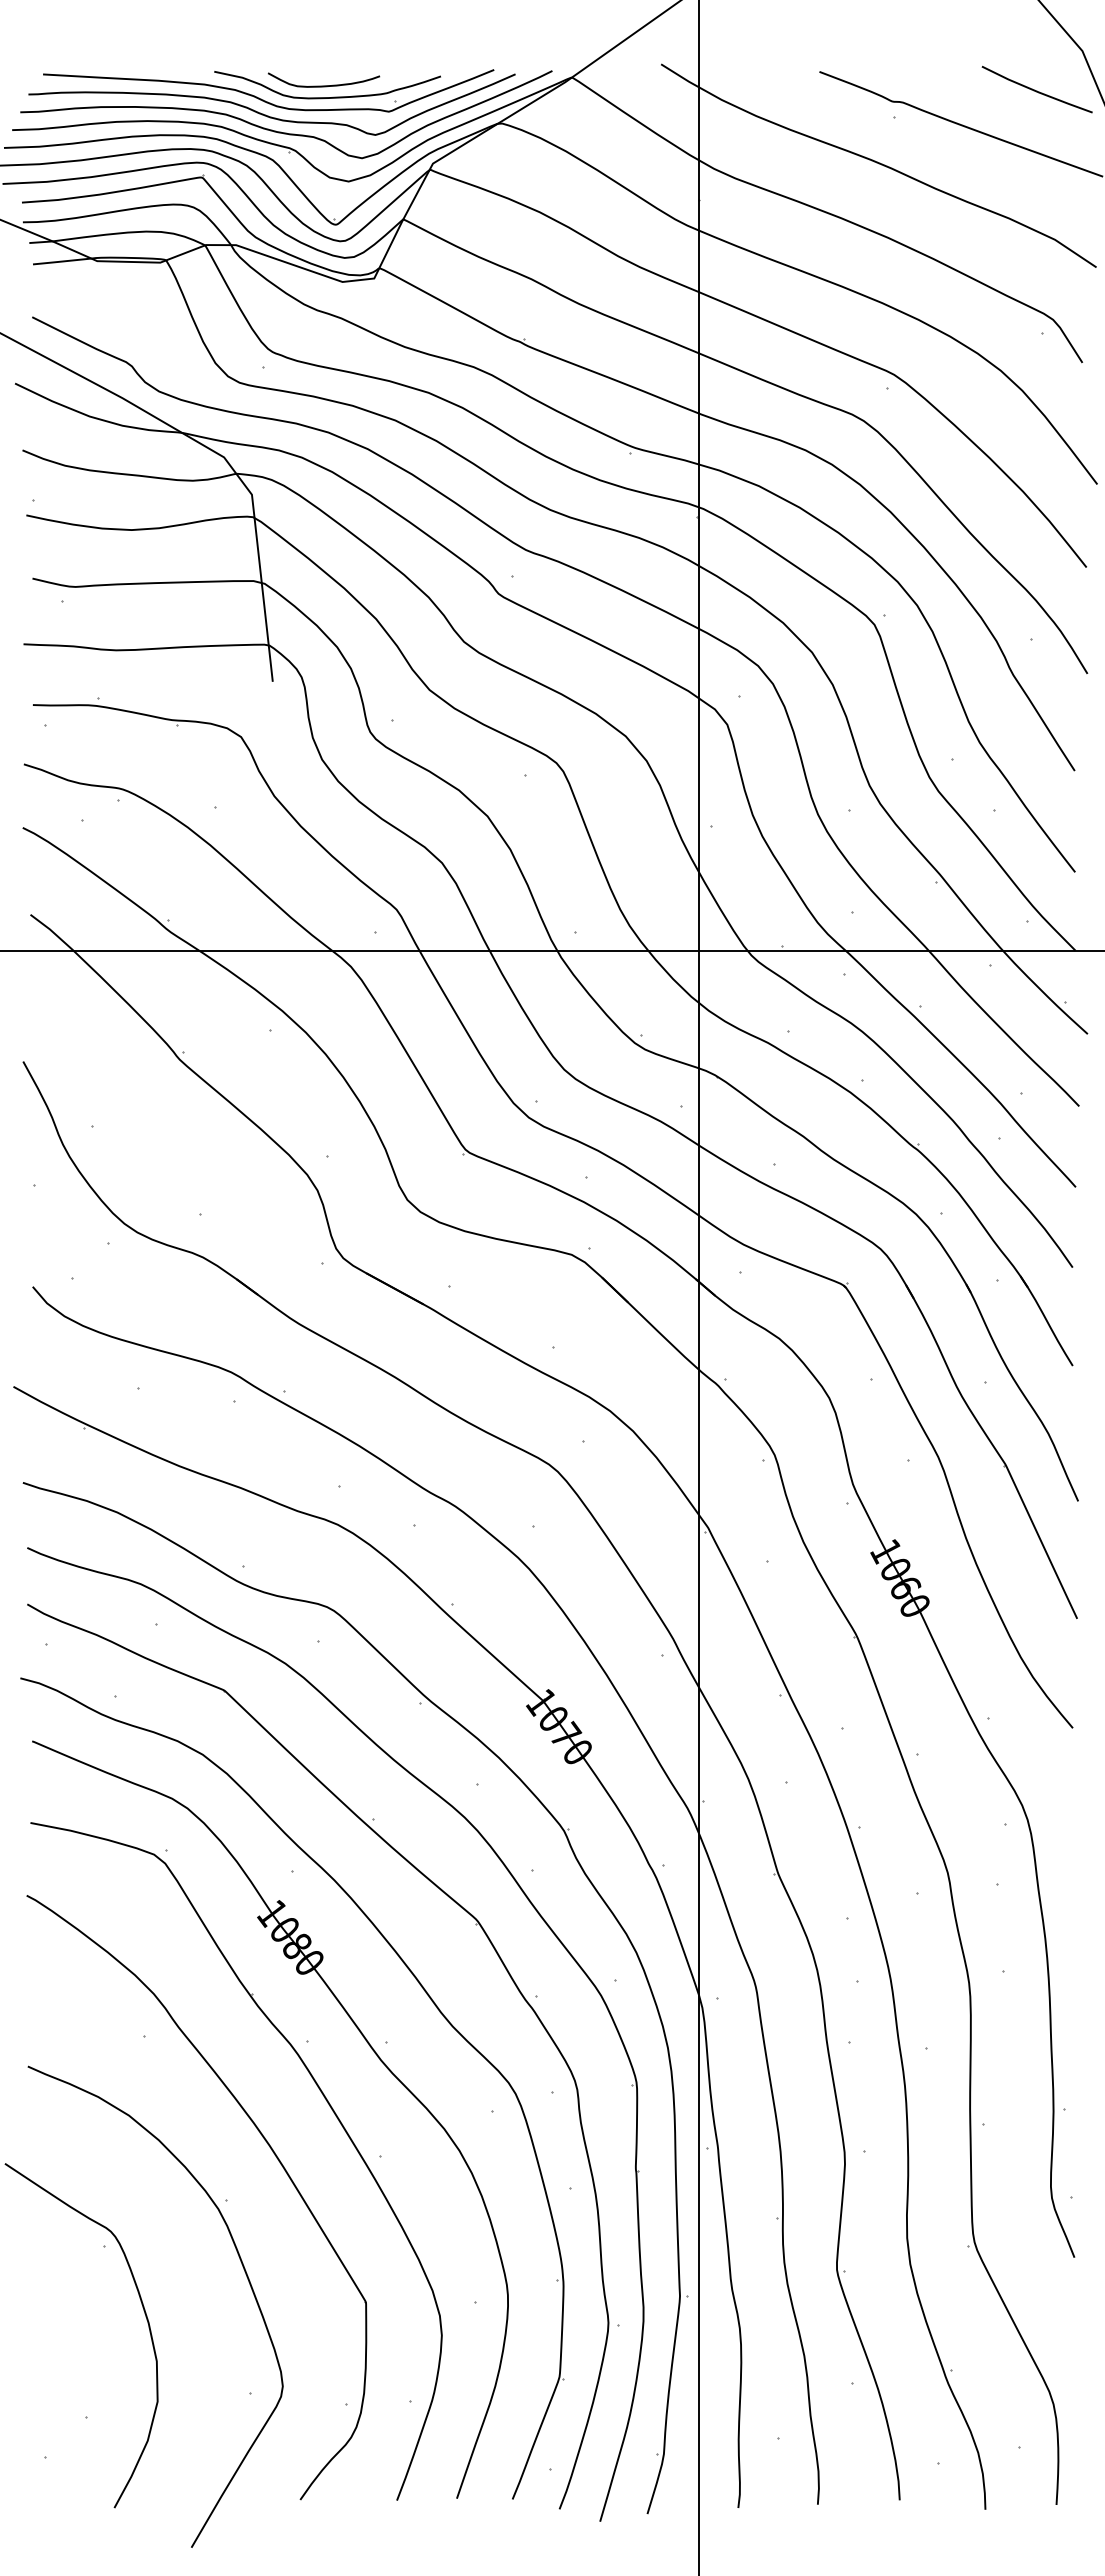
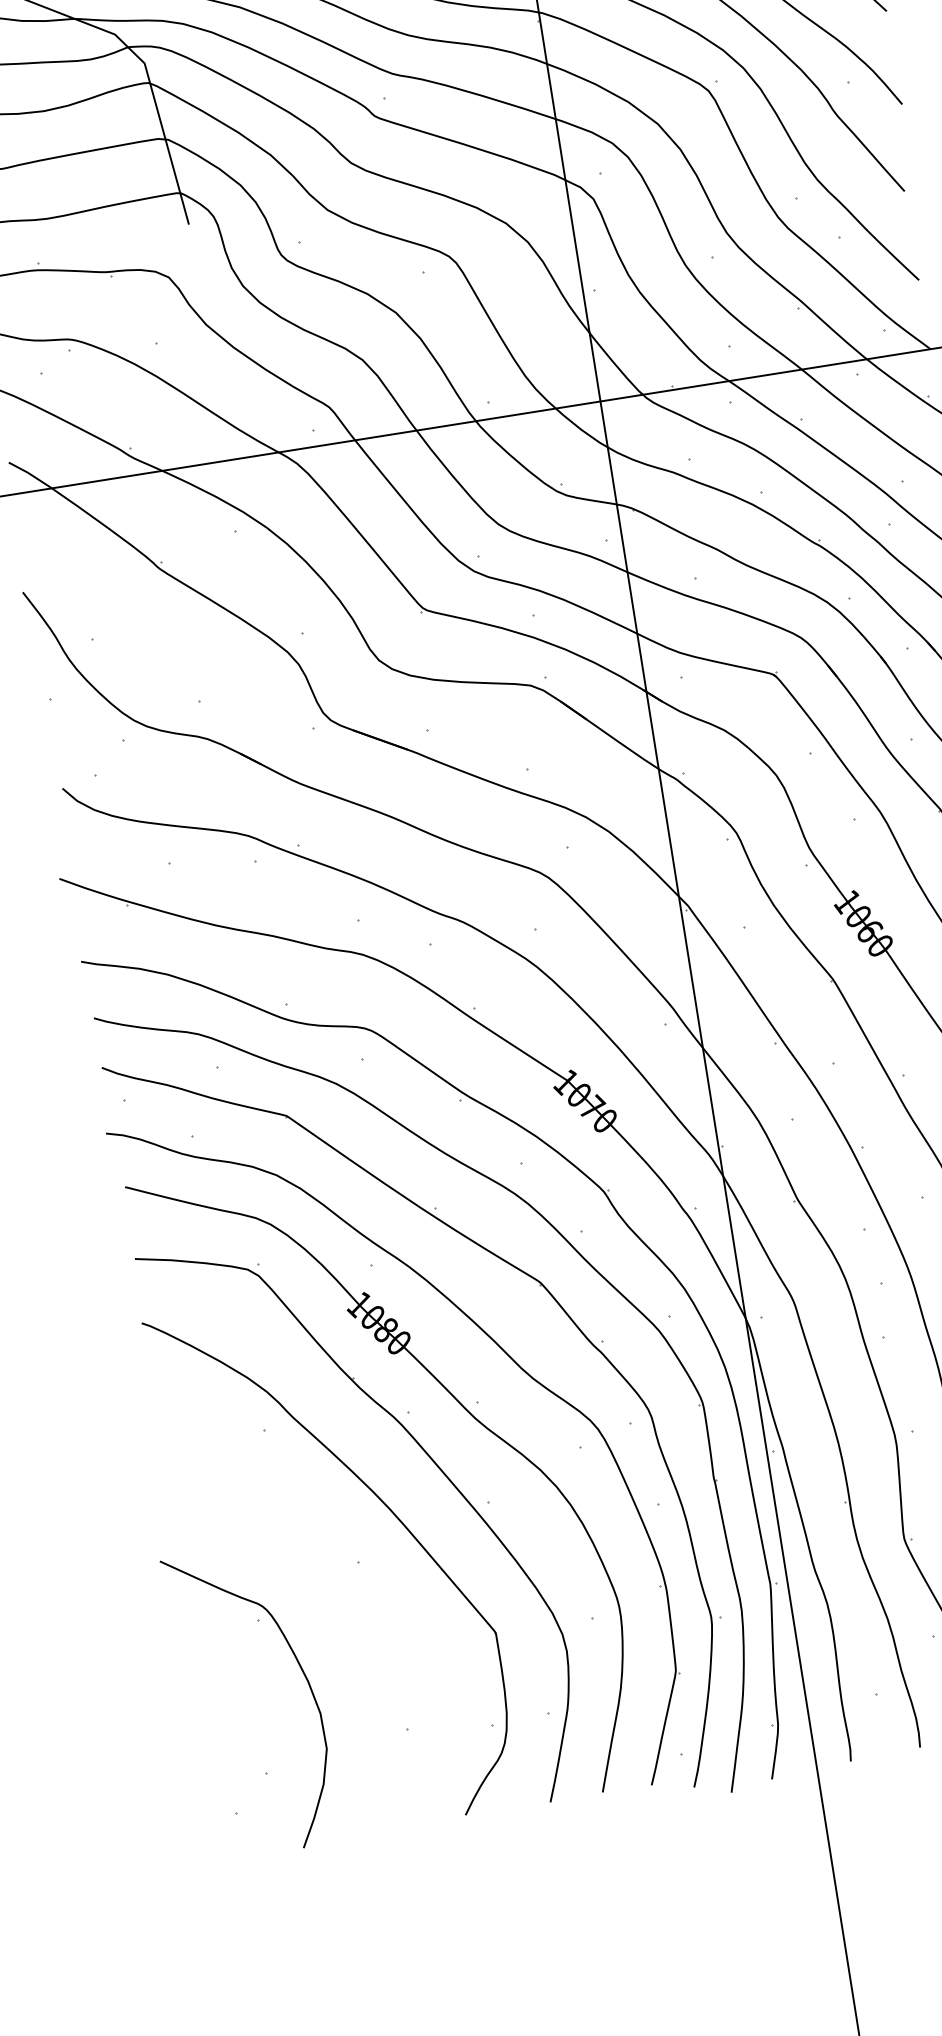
curve: (244, 2272) -> (385, 1623), removed

